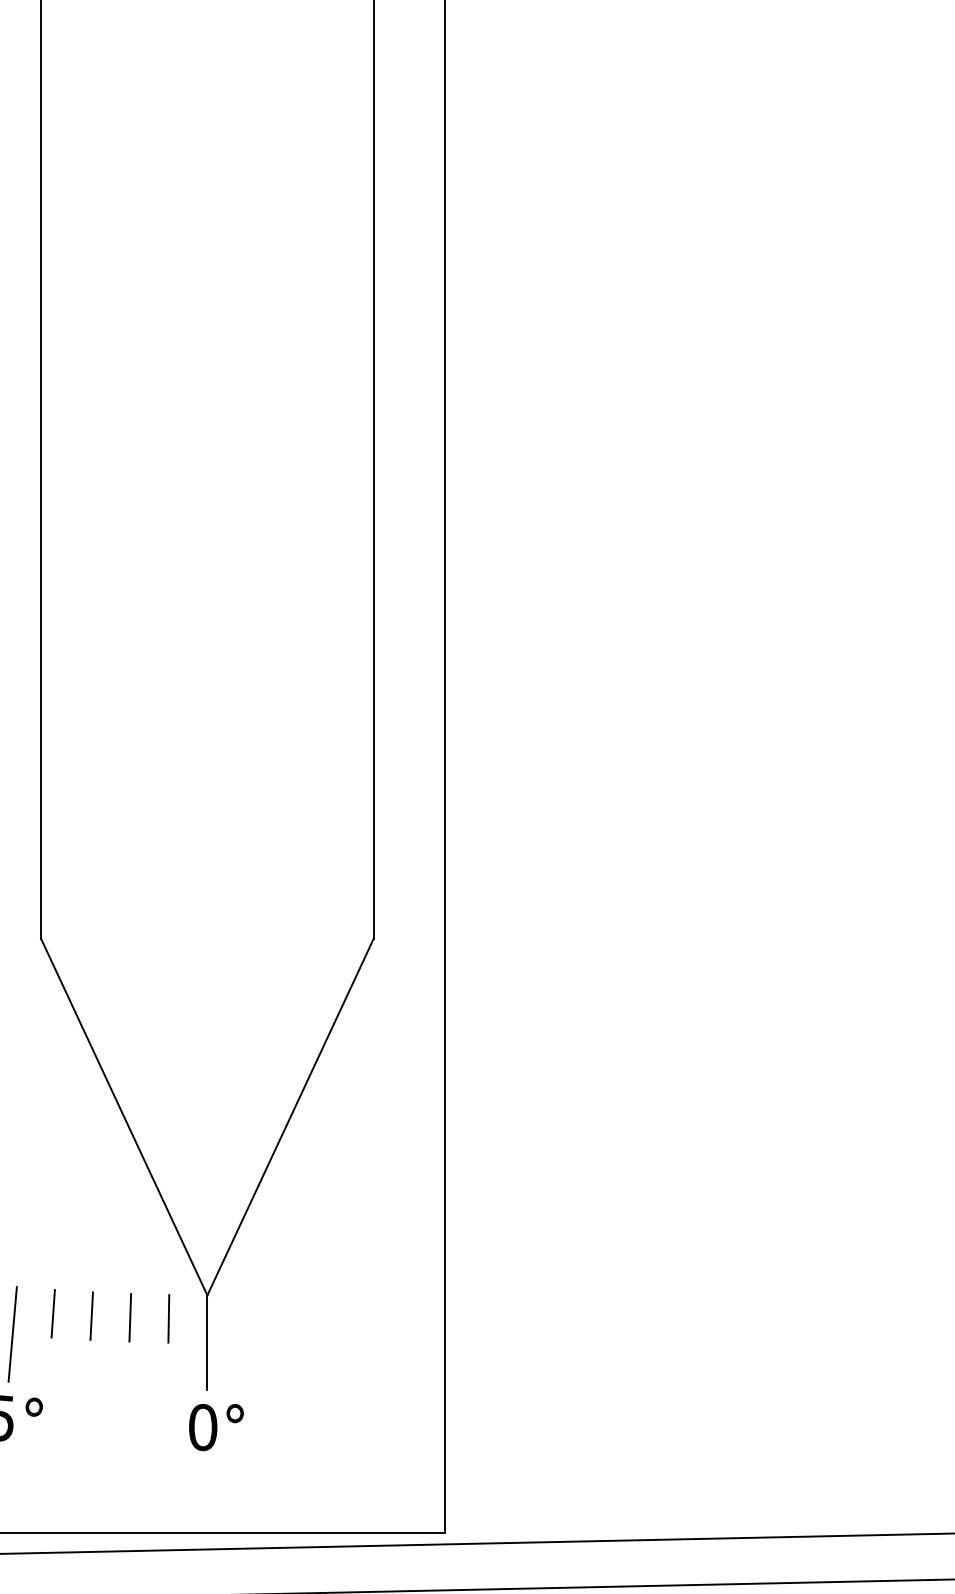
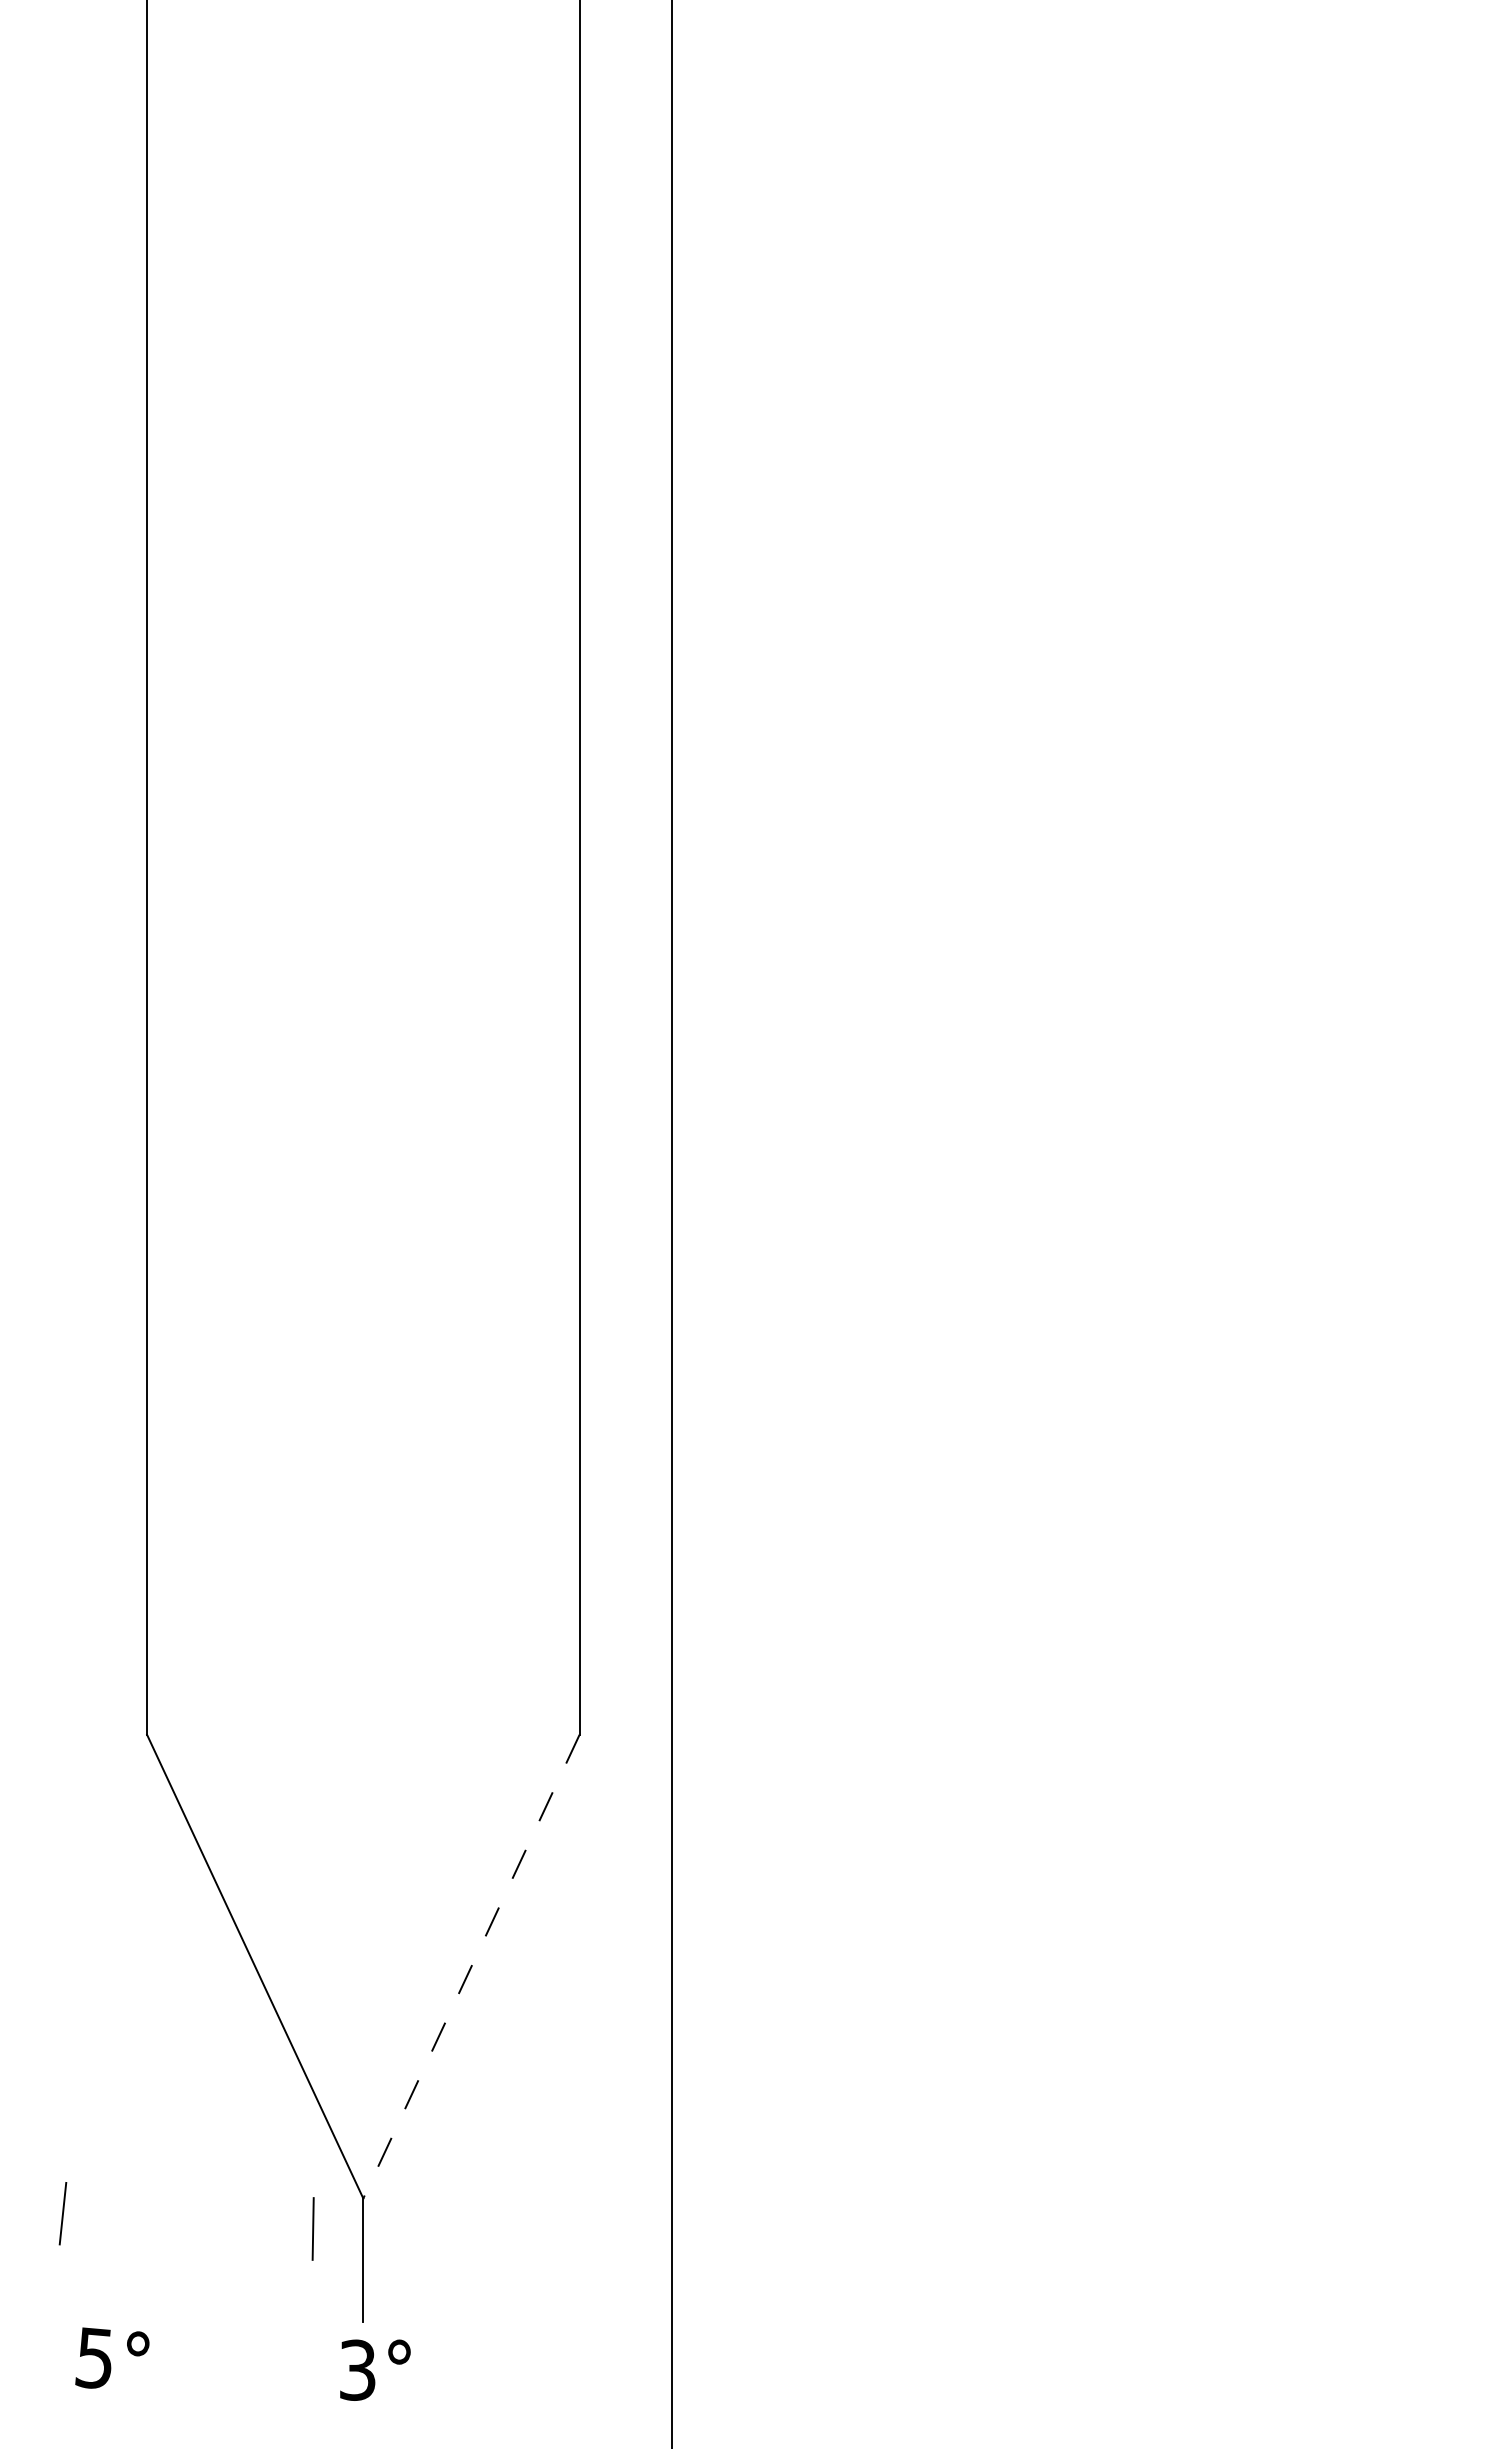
line: (290, 1116) -> (471, 1966), solid -> dashed
line: (52, 1313) -> (162, 2222), removed
line: (91, 1316) -> (212, 2225), removed
line: (129, 1317) -> (262, 2227), removed
line: (12, 1333) -> (109, 2248), removed
text: (202, 1426) -> (357, 2369), 0° -> 3°

